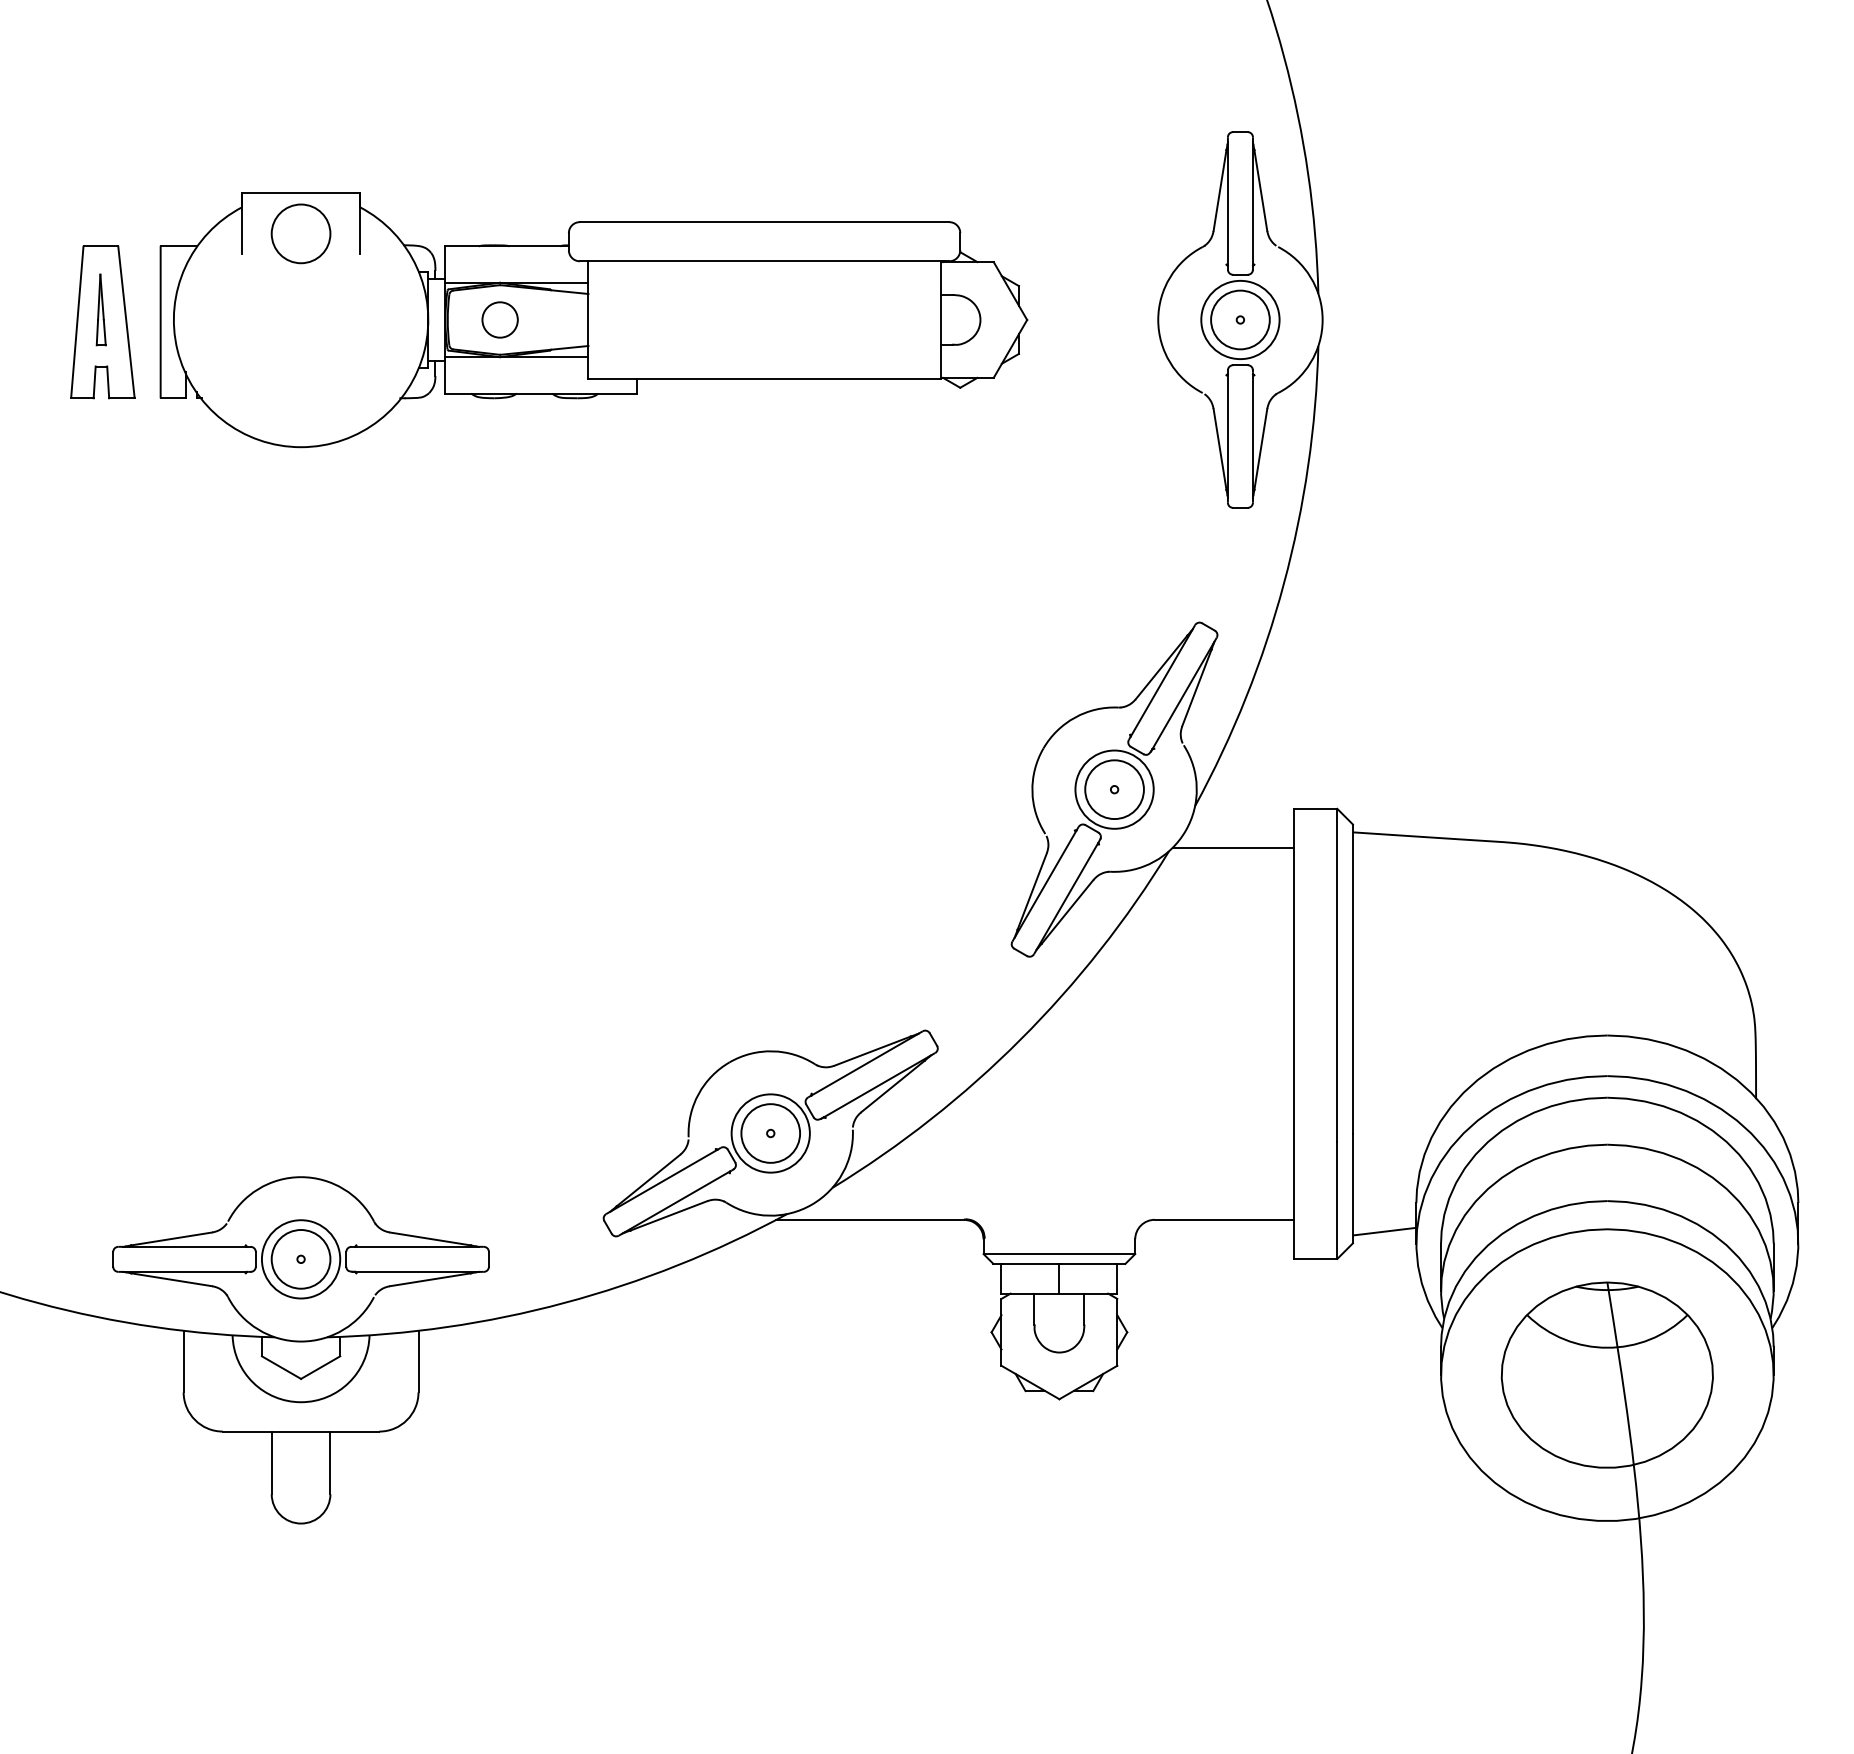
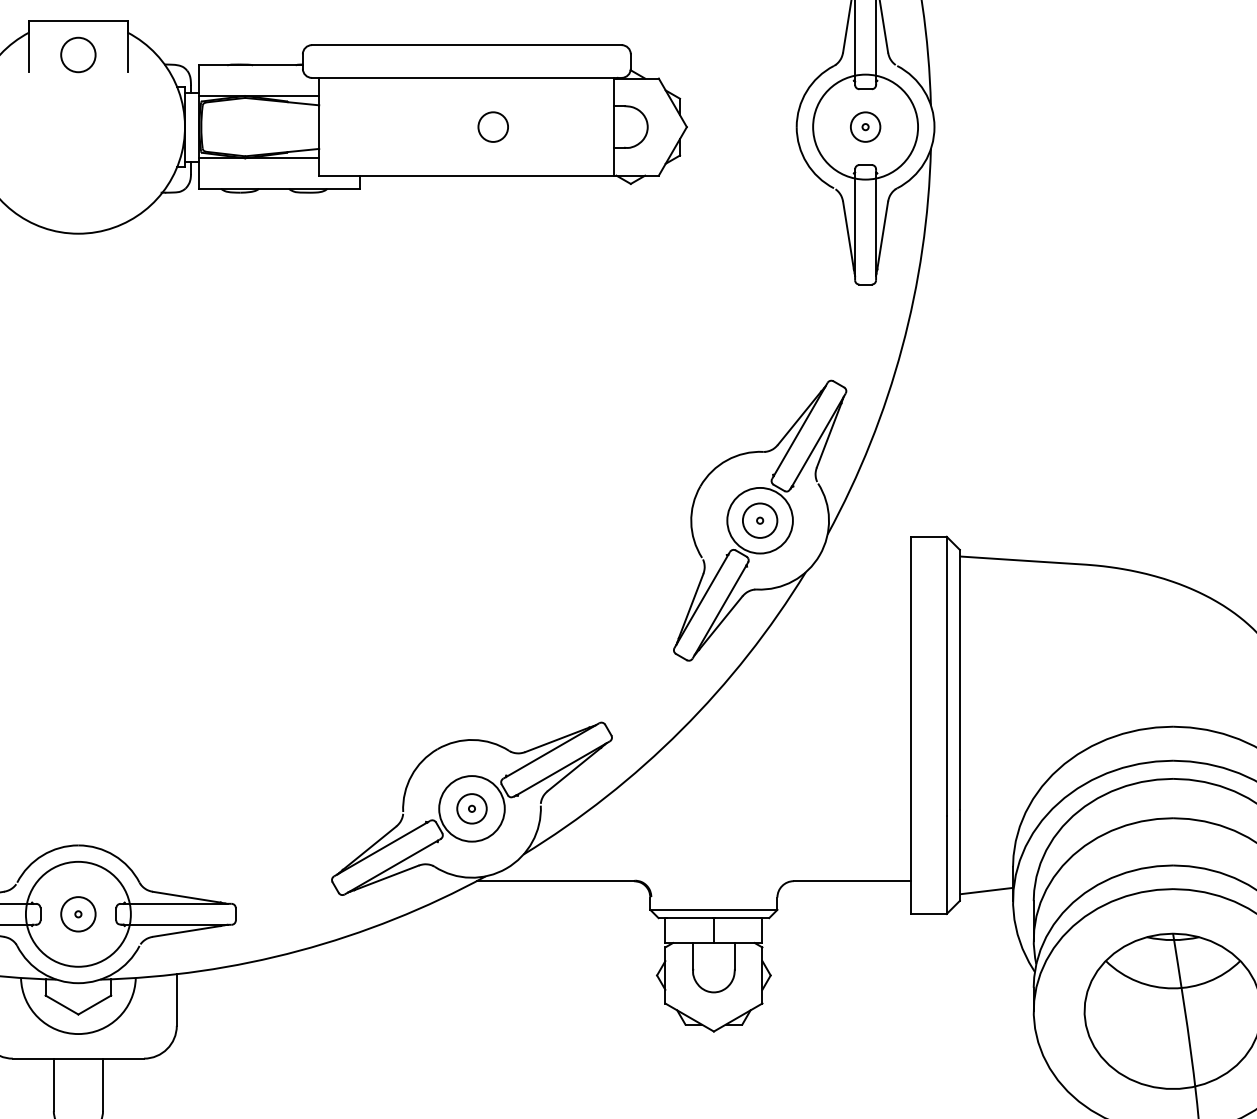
circle: (300, 233) -> (77, 54), size x0.7
circle: (499, 319) -> (492, 126), moved
circle: (1240, 319) -> (865, 126), size x0.6
circle: (1240, 319) -> (865, 126), size x1.6
circle: (1114, 789) -> (760, 520), size x0.7
line: (1233, 848) -> (859, 570), removed
circle: (770, 1133) -> (471, 808), size x0.6
circle: (300, 1259) -> (77, 914), size x0.7
circle: (300, 1259) -> (77, 914), size x1.6

